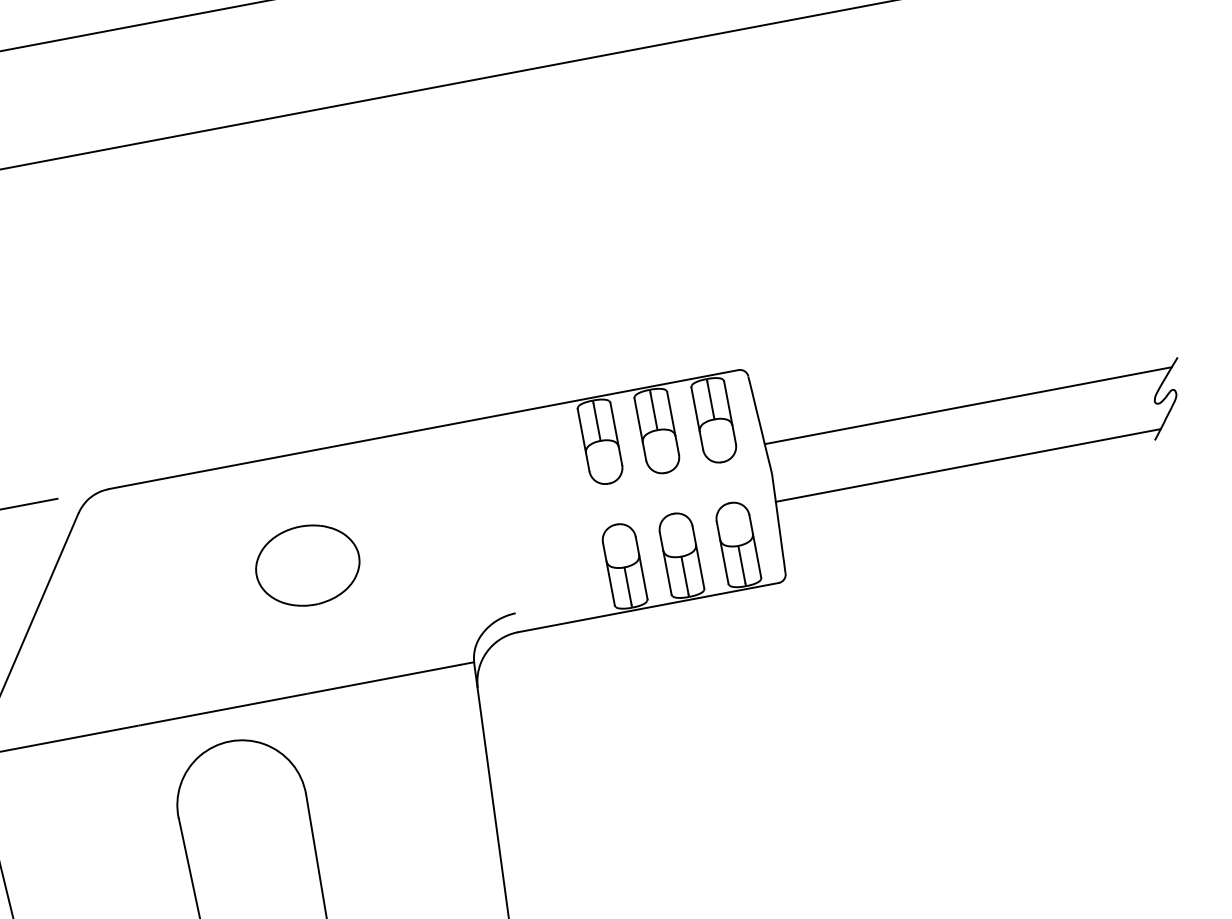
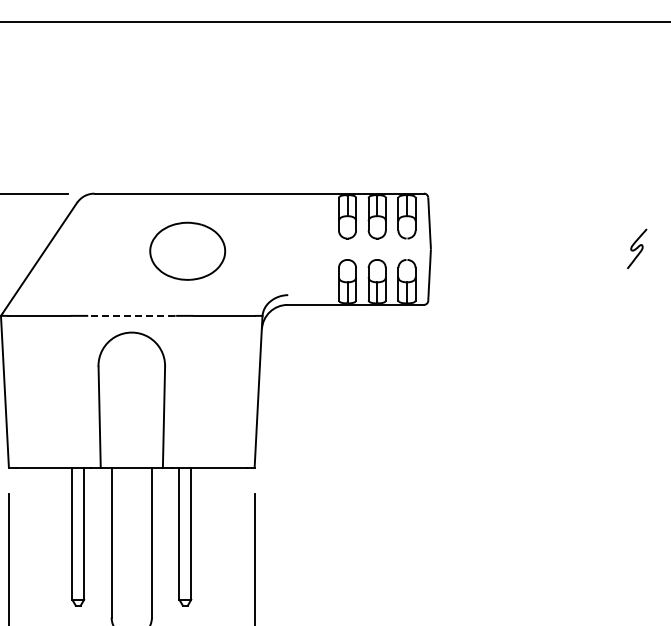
line: (968, 405) -> (536, 233), removed
line: (967, 465) -> (530, 263), removed
part: (306, 564) -> (187, 250), size x1.4
line: (225, 708) -> (132, 315), solid -> dashed

